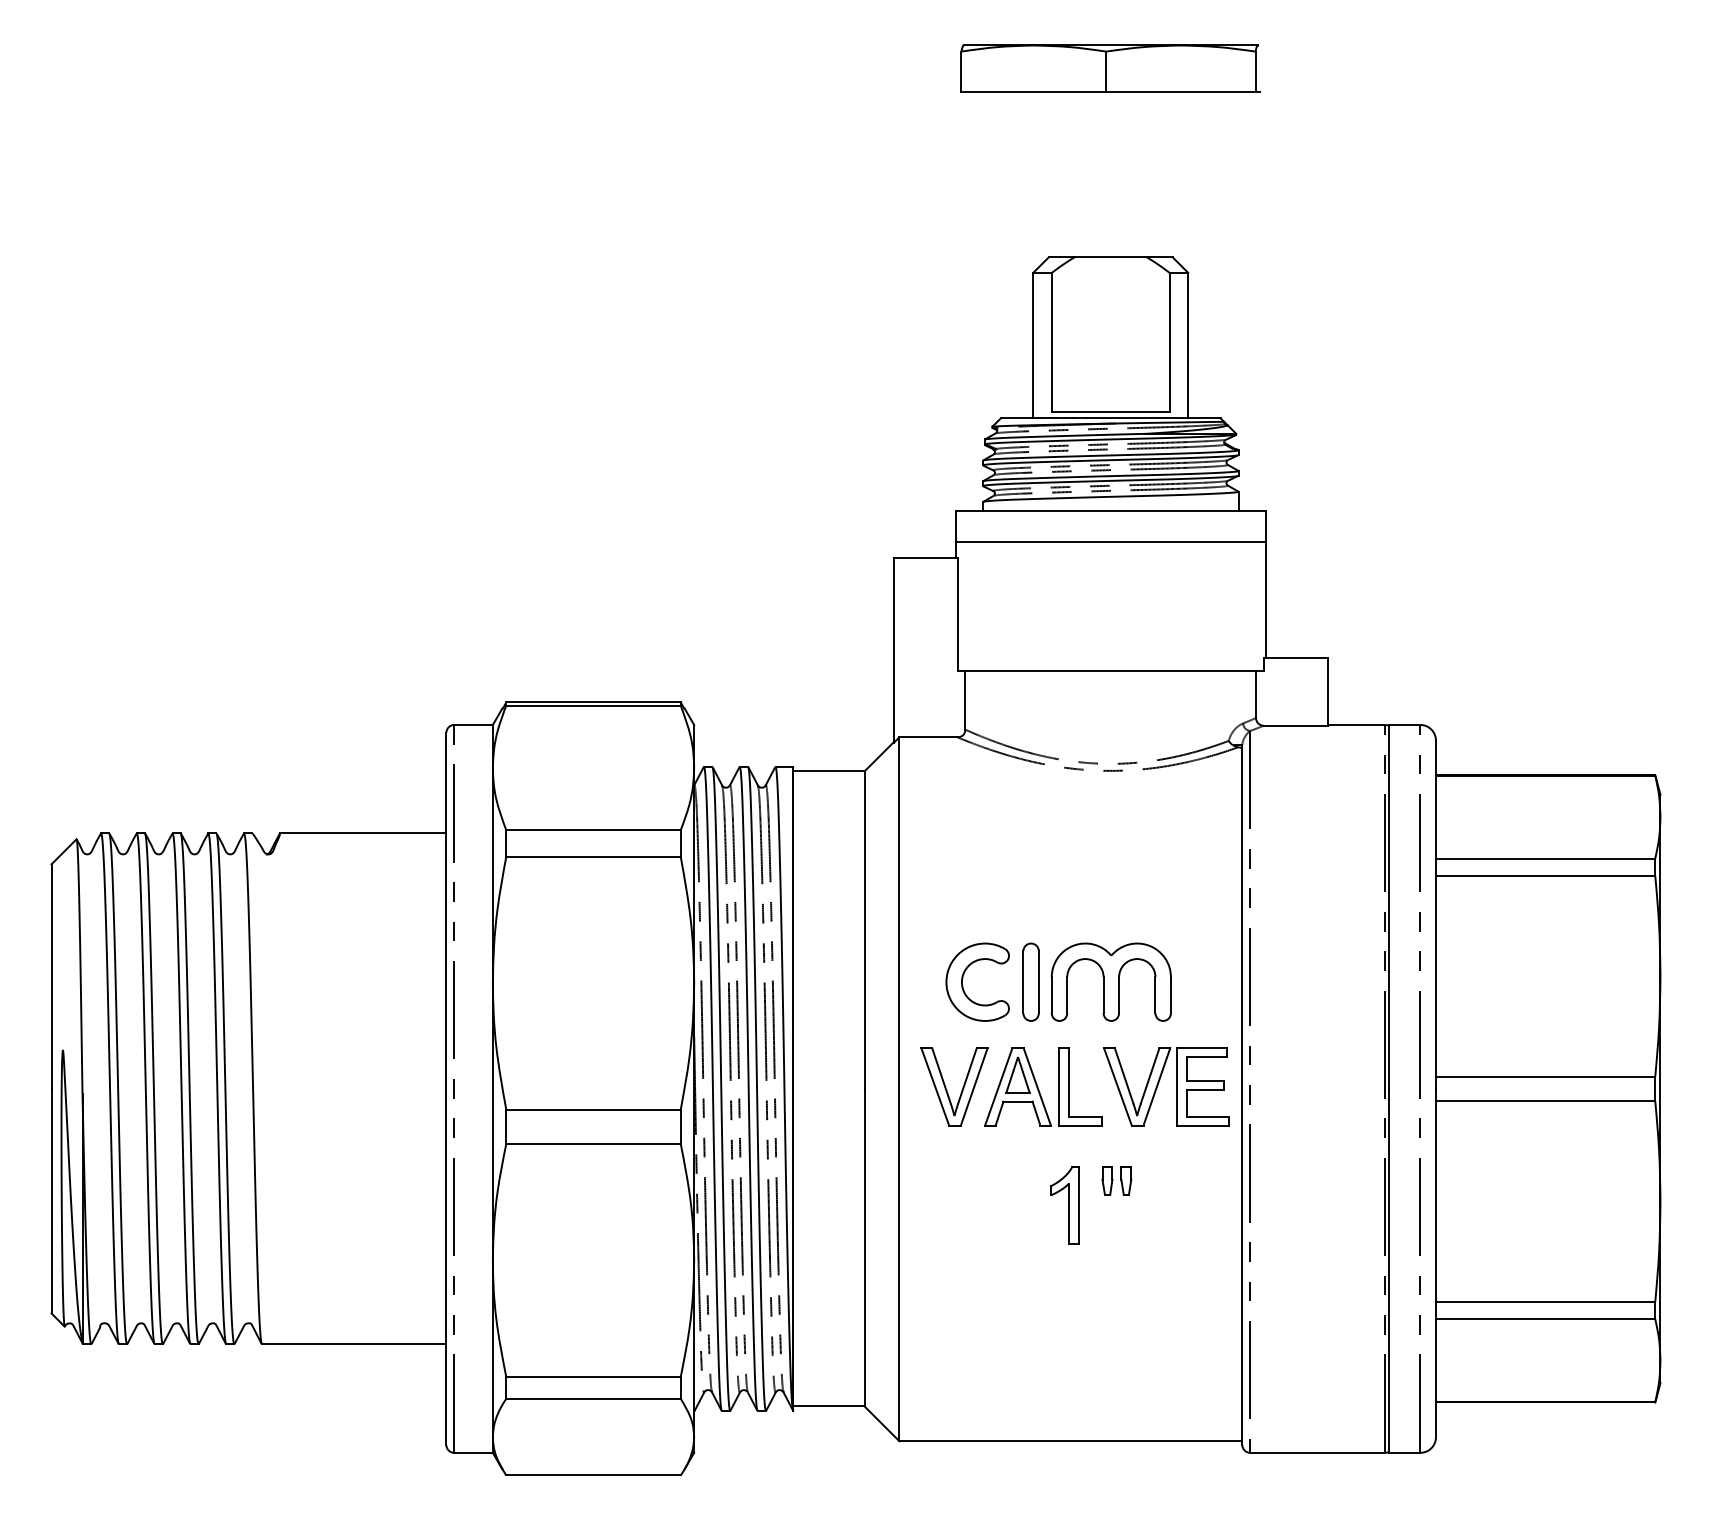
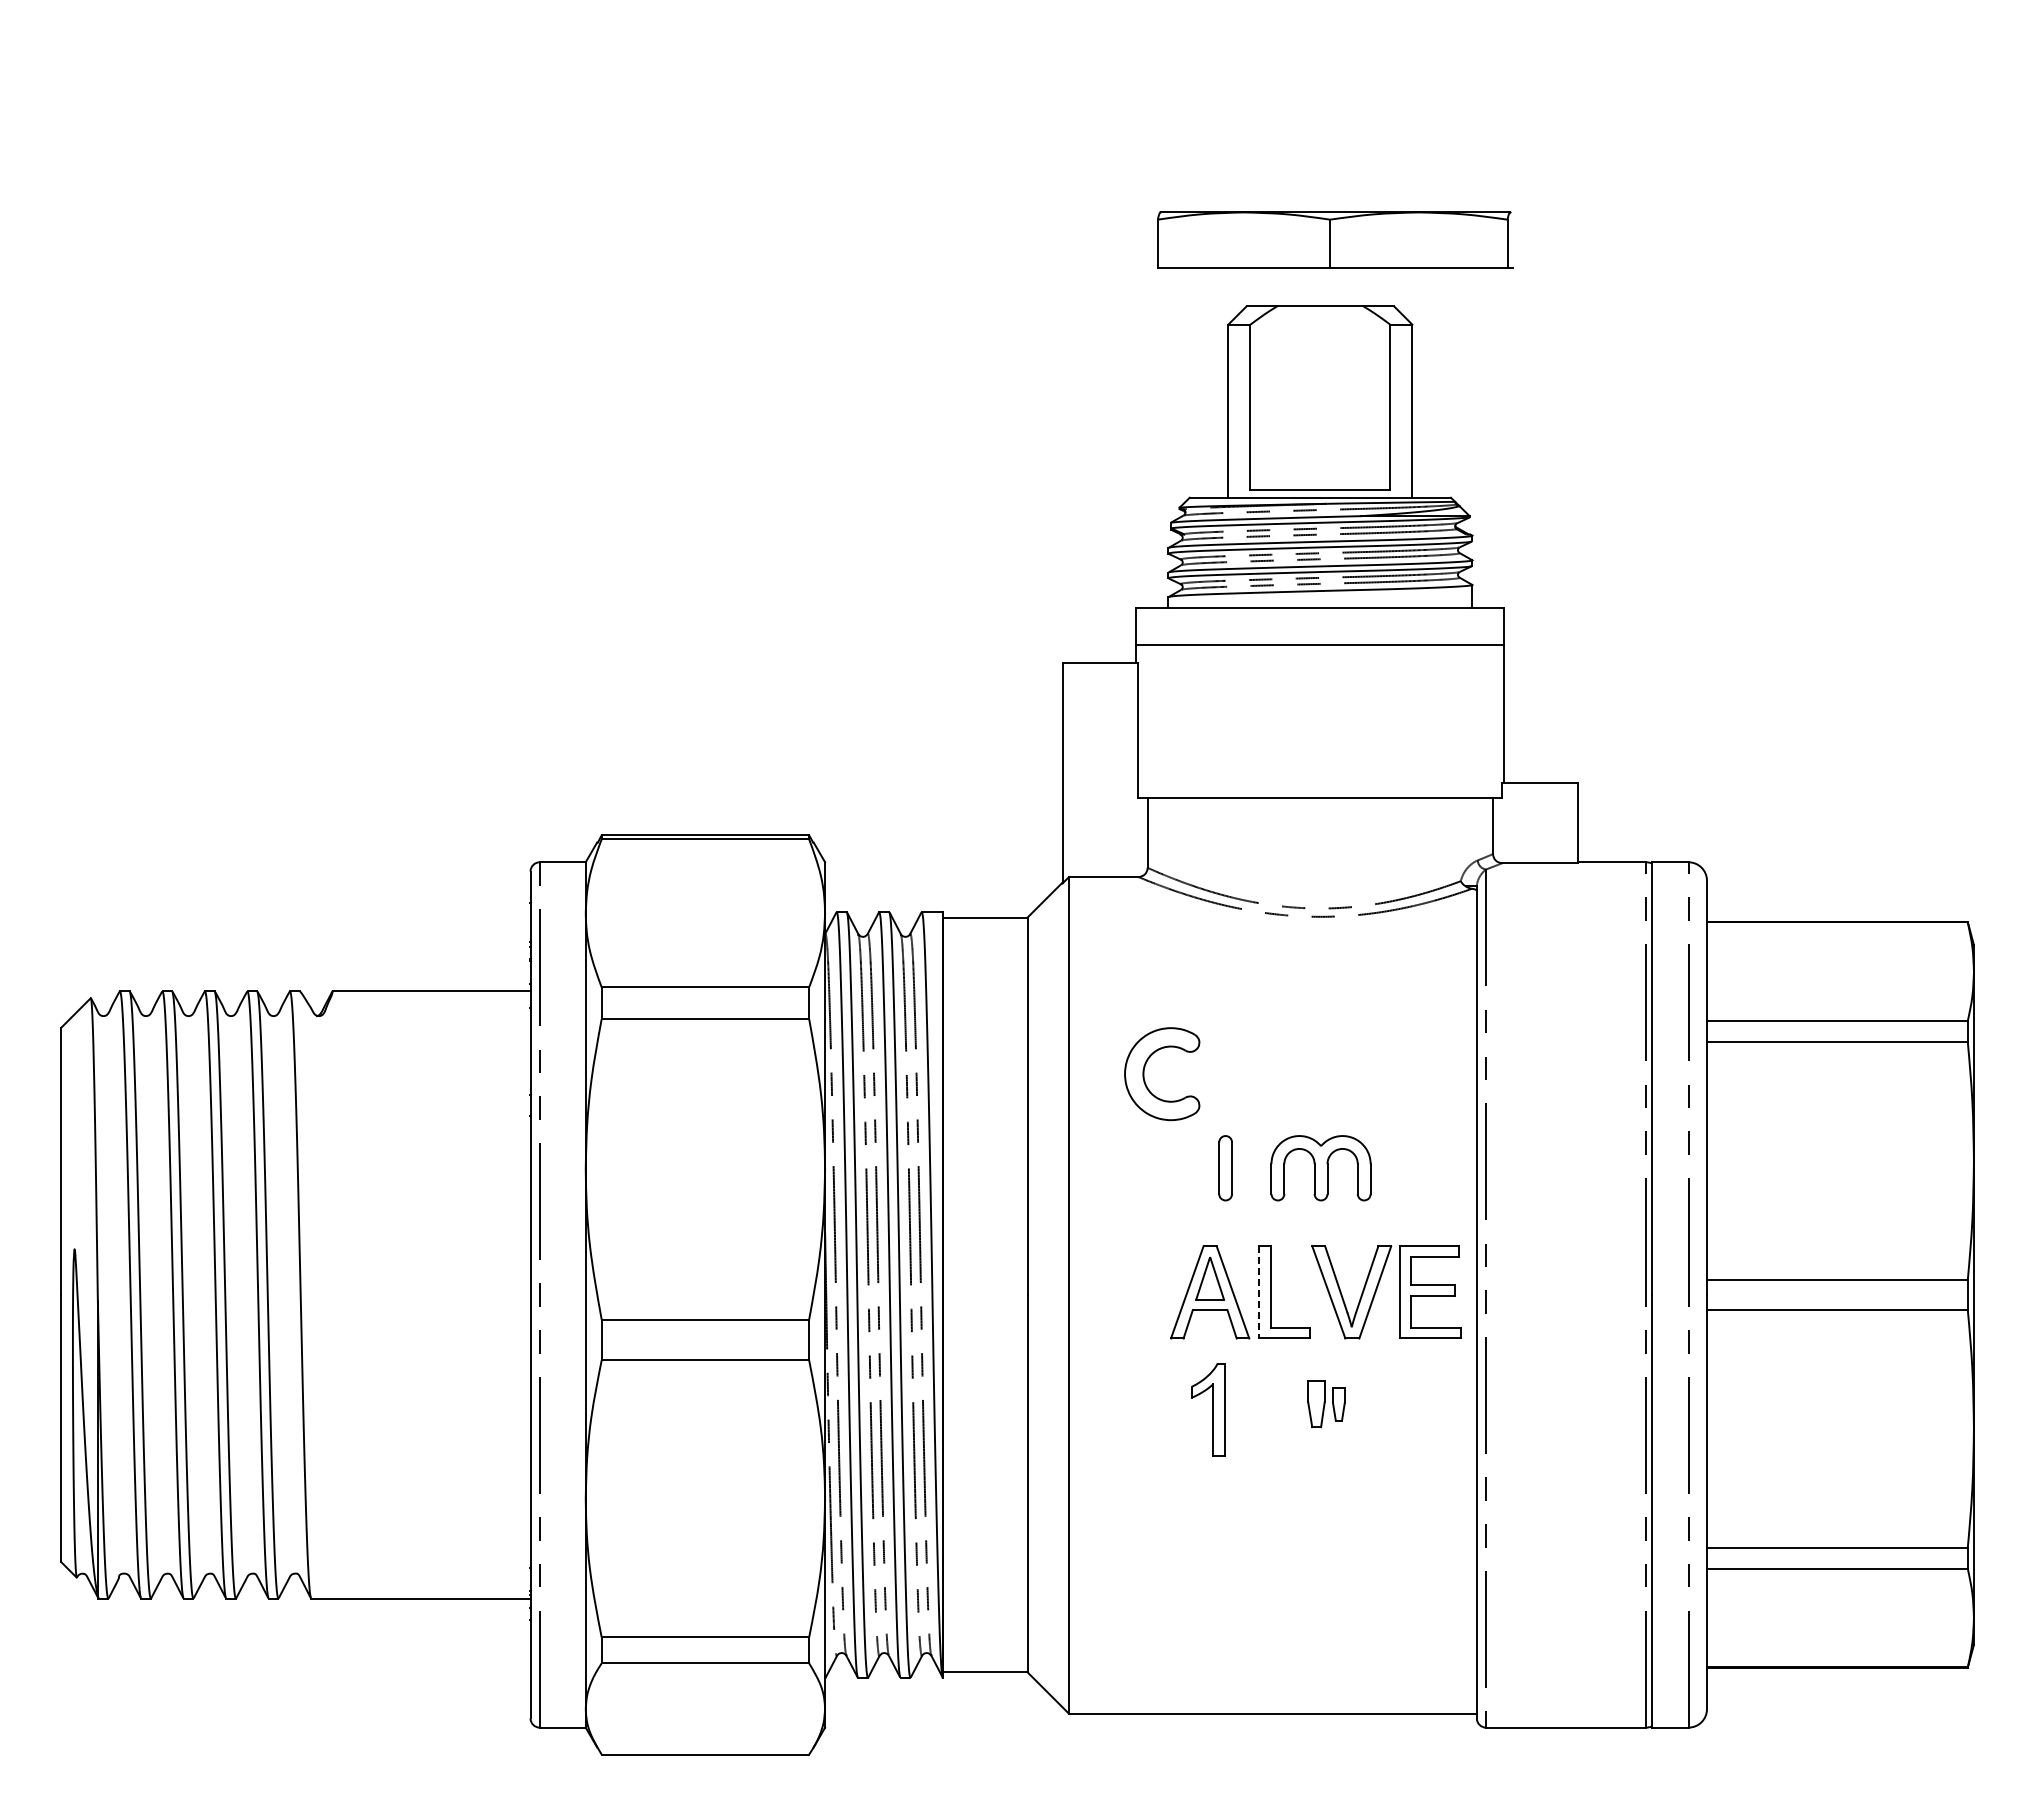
part: (1110, 68) -> (1335, 239), moved
part: (962, 982) -> (1144, 1074), moved
part: (1030, 982) -> (1225, 1168), size x0.7
part: (1110, 982) -> (1320, 1168), size x0.7
line: (1059, 1086) -> (1259, 1292), solid -> dashed
part: (946, 1088) -> (1125, 1294), removed
part: (1107, 1181) -> (1316, 1404), size x1.4
part: (1064, 1205) -> (1208, 1409), moved

